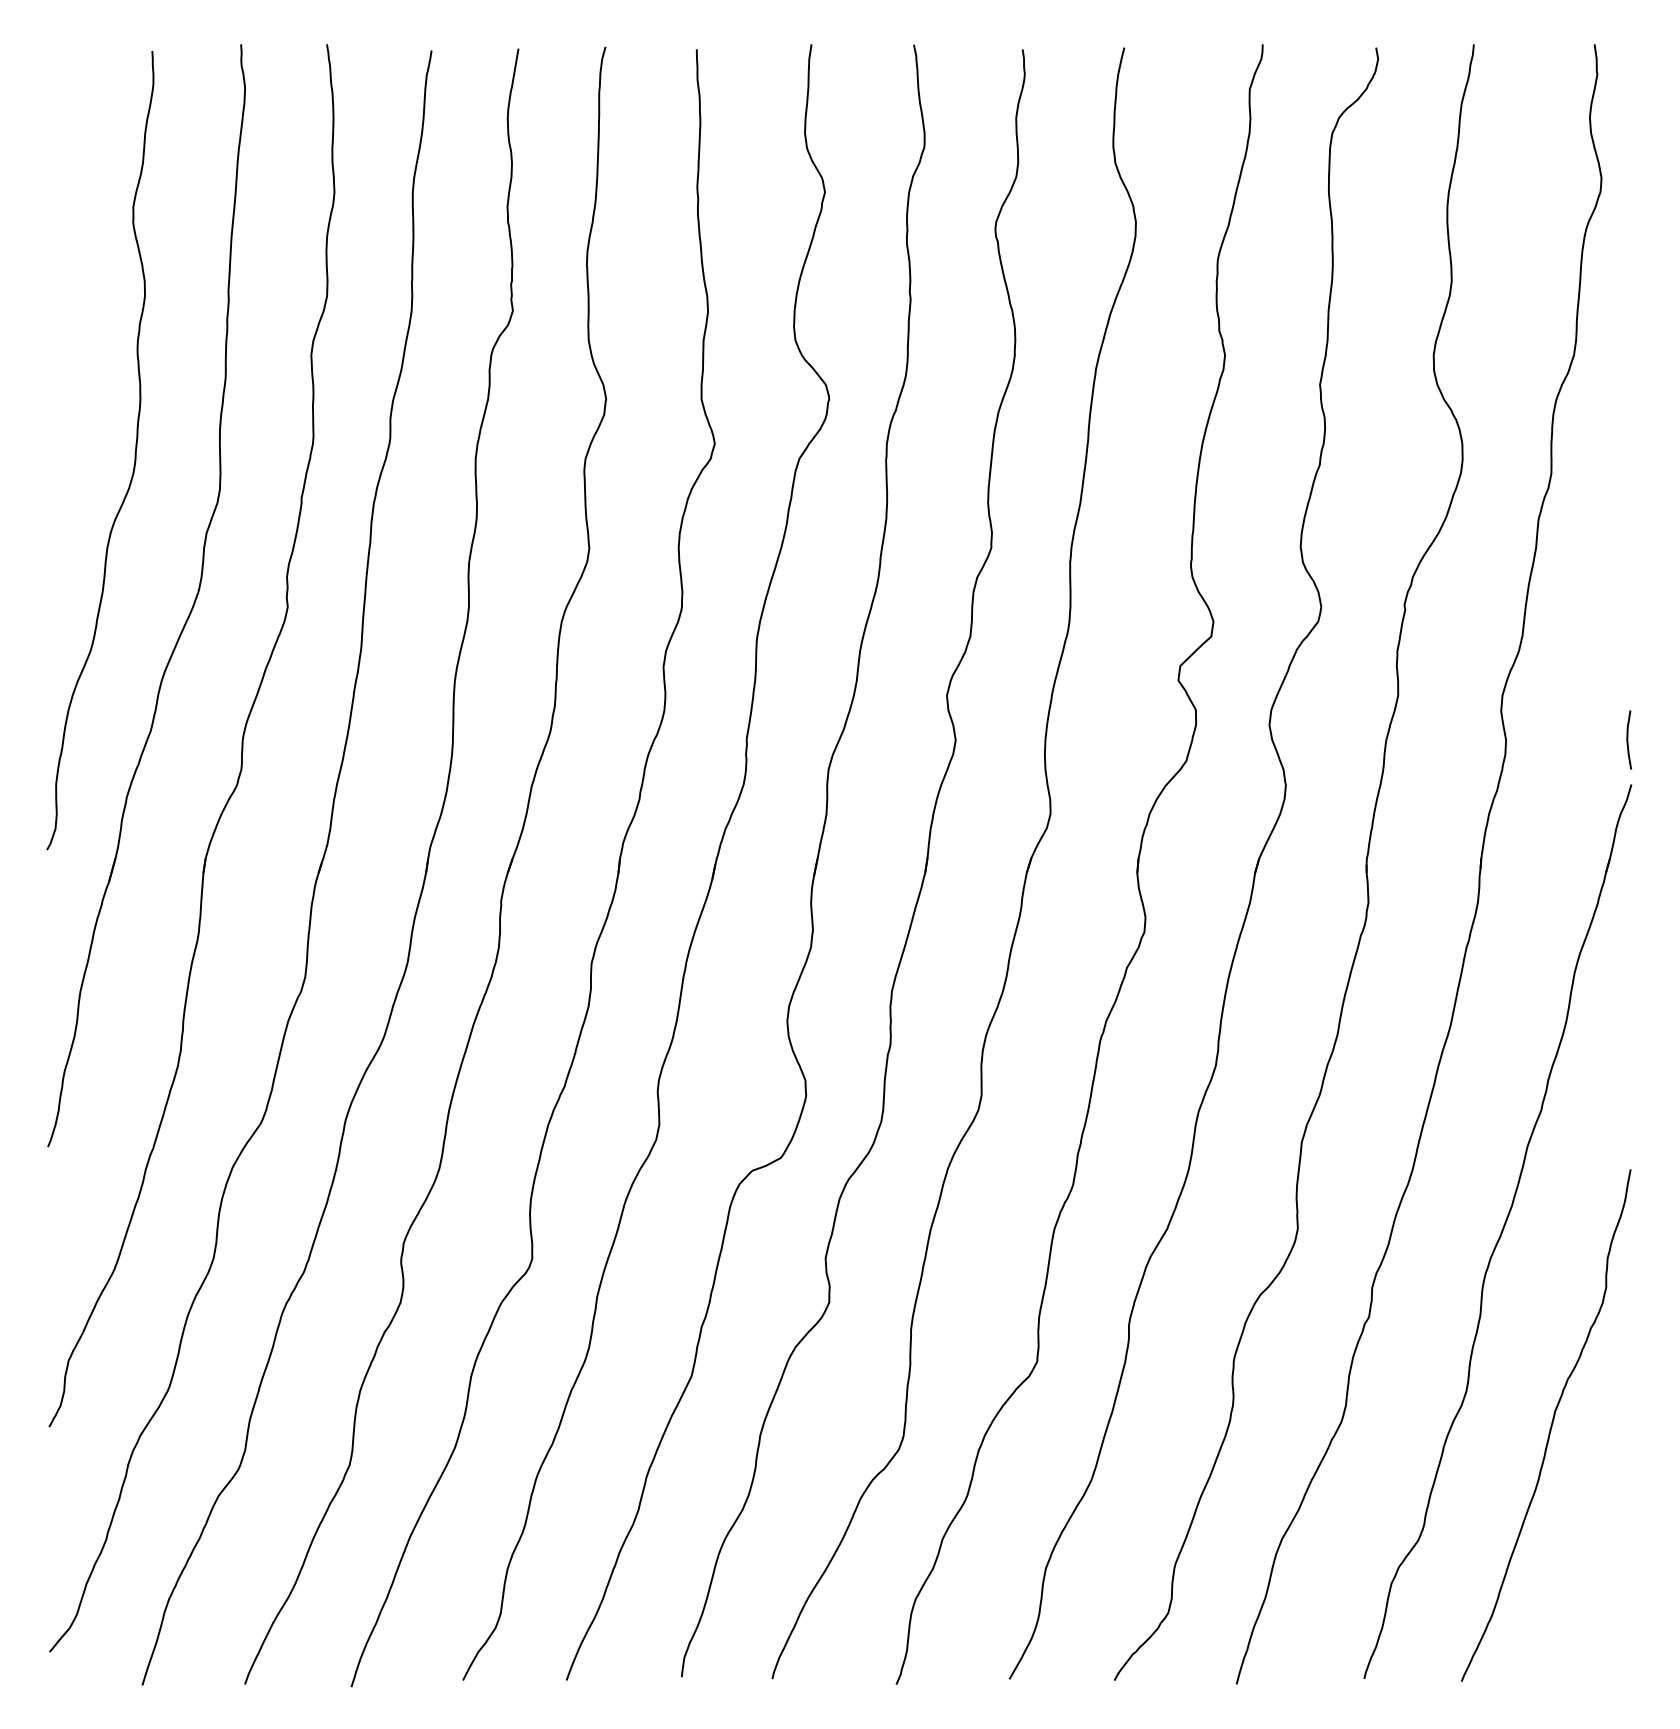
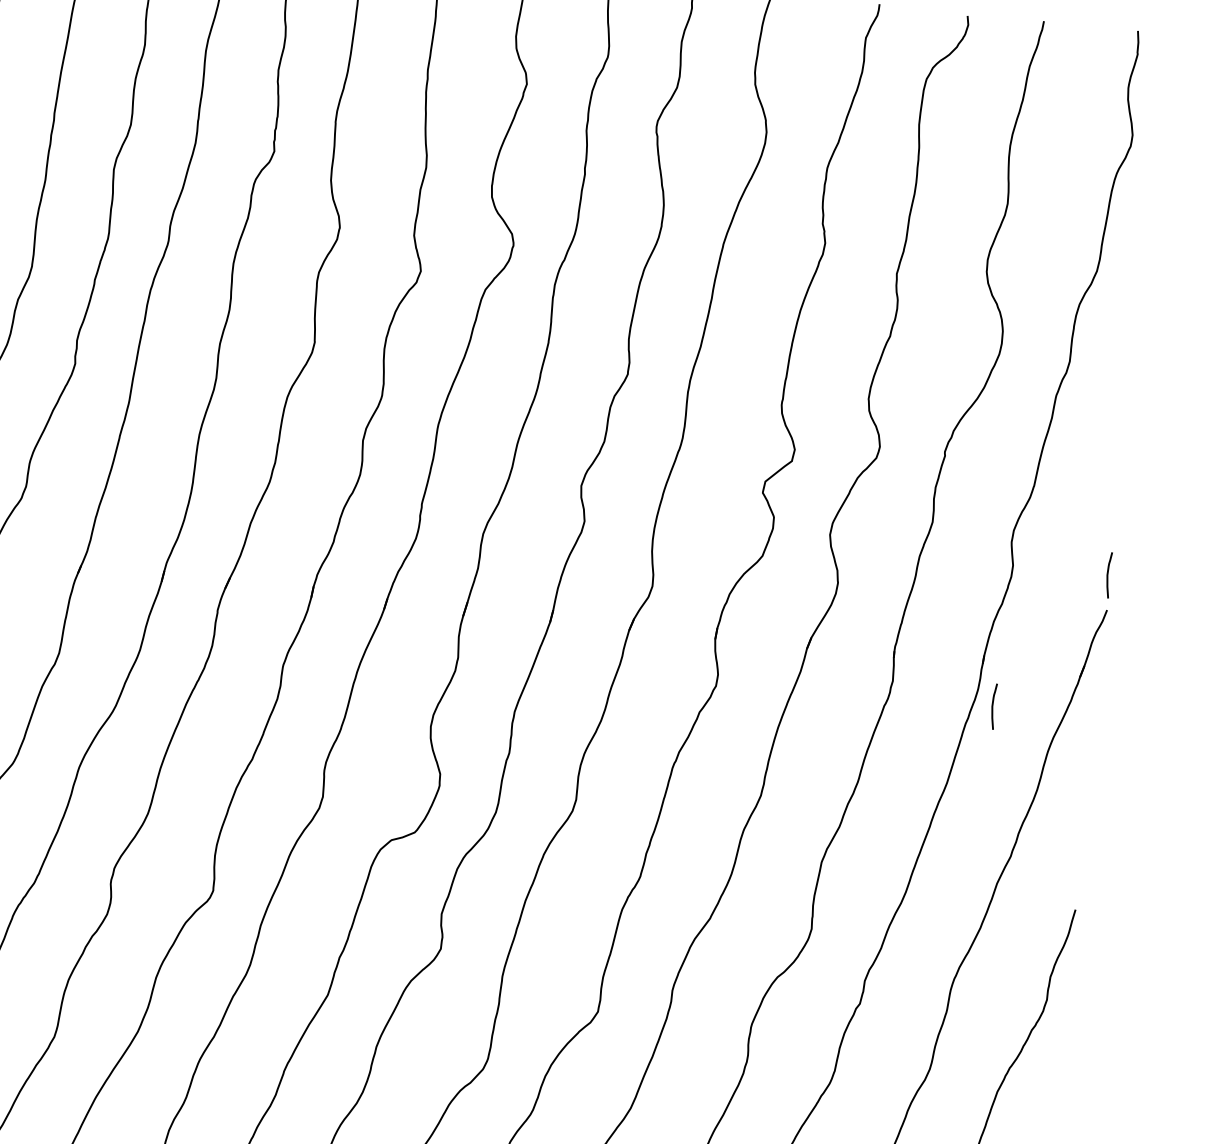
curve: (1499, 921) -> (993, 706), added

